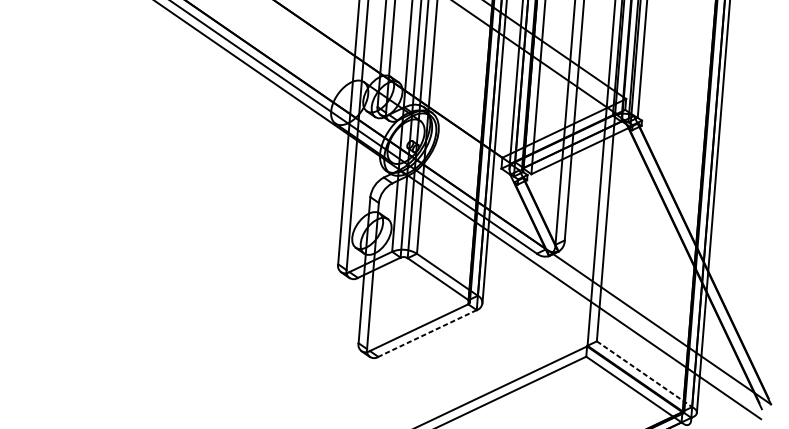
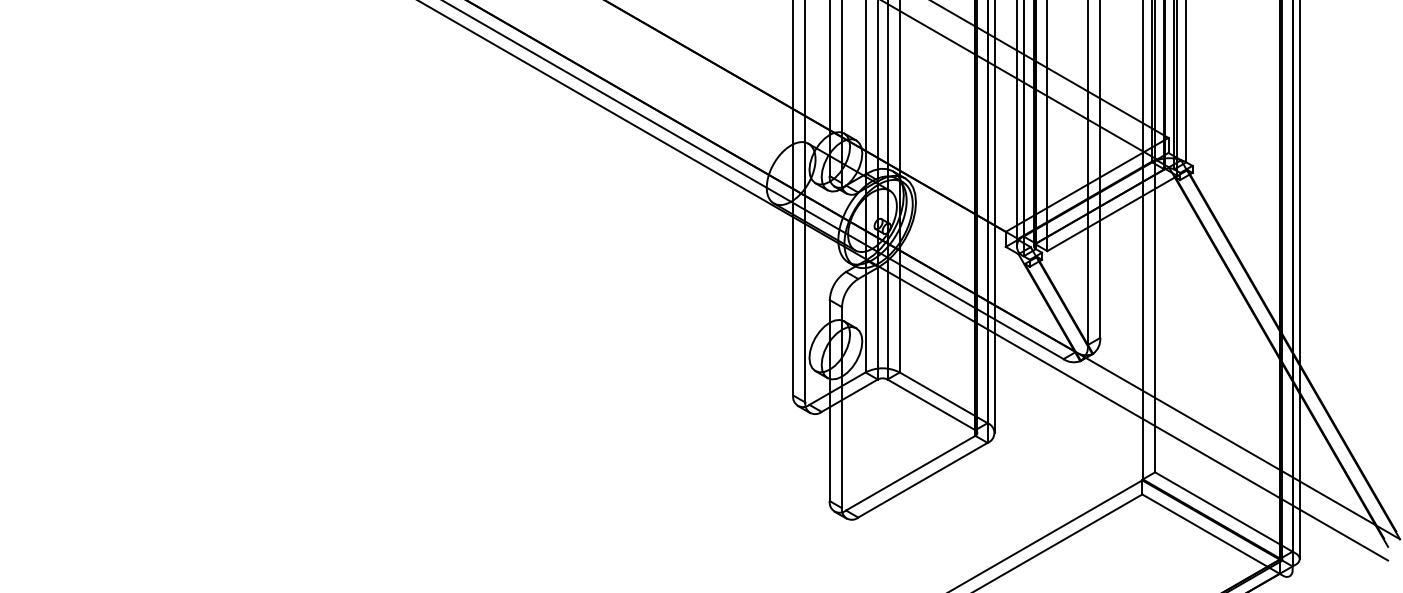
line: (427, 333) -> (922, 480), dashed -> solid
line: (644, 374) -> (1224, 512), dashed -> solid

